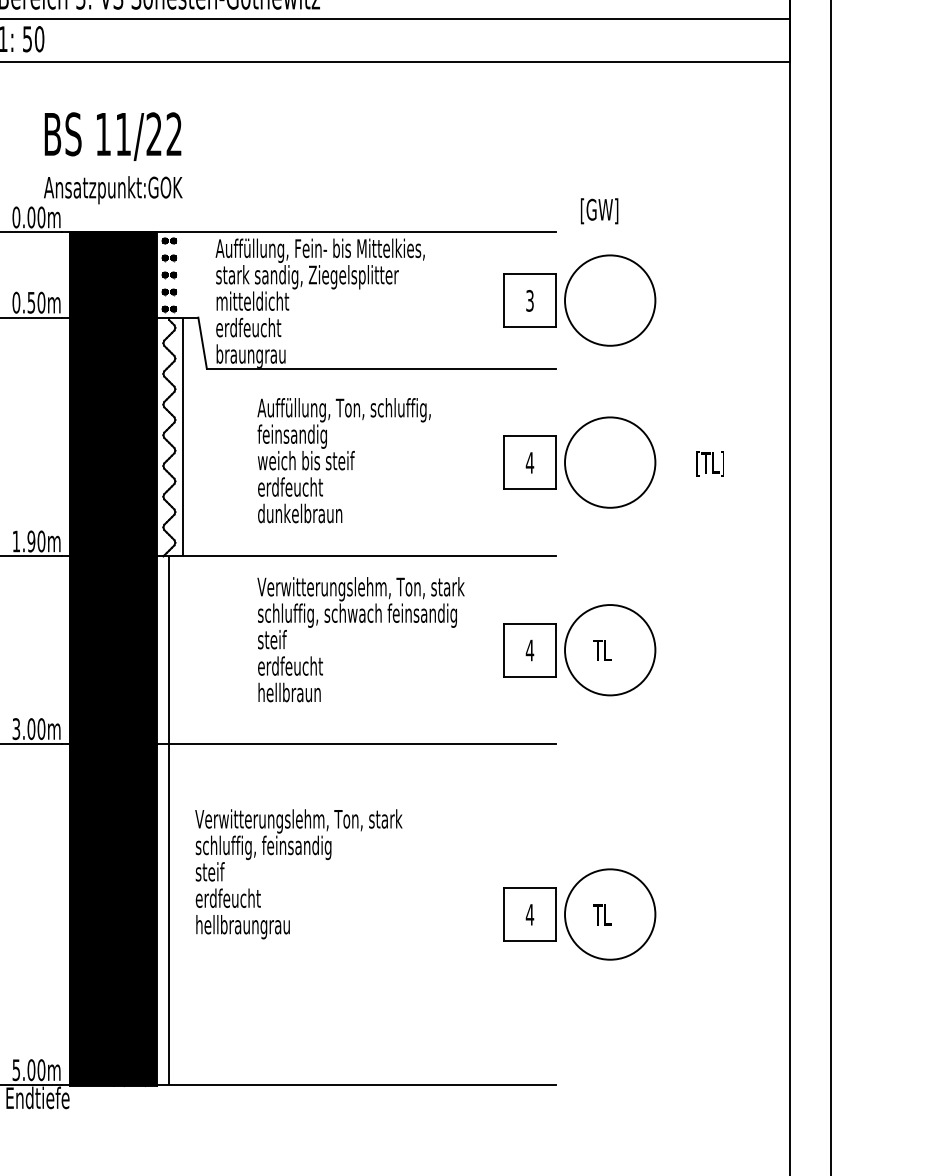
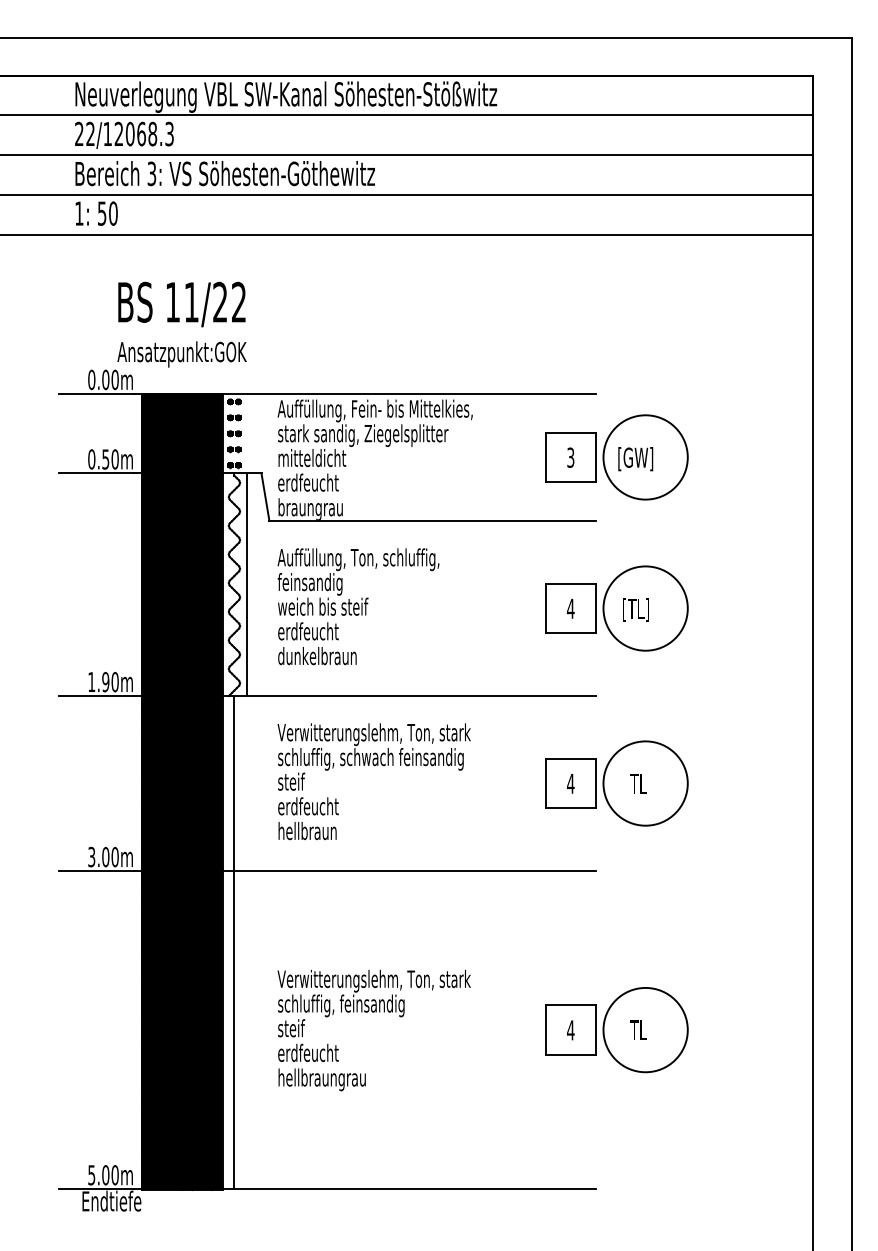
text: (599, 211) -> (635, 459), moved
text: (344, 460) -> (358, 606), moved
text: (709, 463) -> (635, 609), moved
text: (360, 639) -> (373, 781), moved
text: (298, 874) -> (373, 1030), moved

